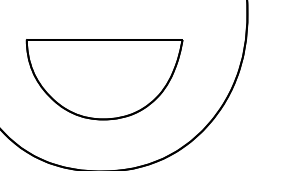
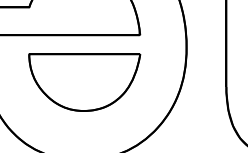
part: (104, 79) -> (84, 82), moved

